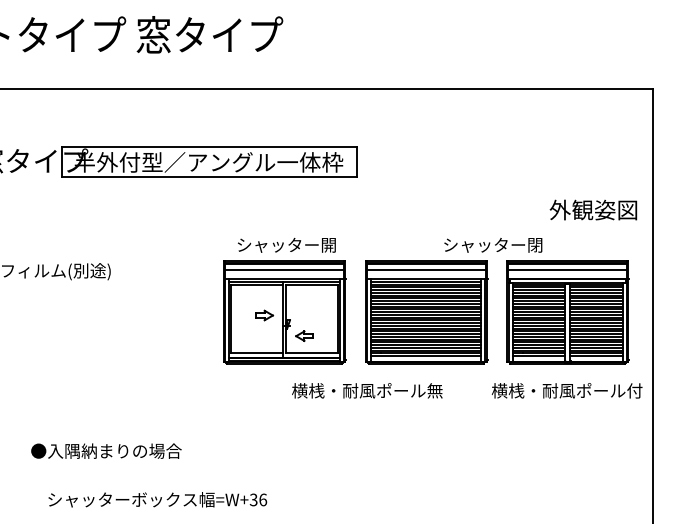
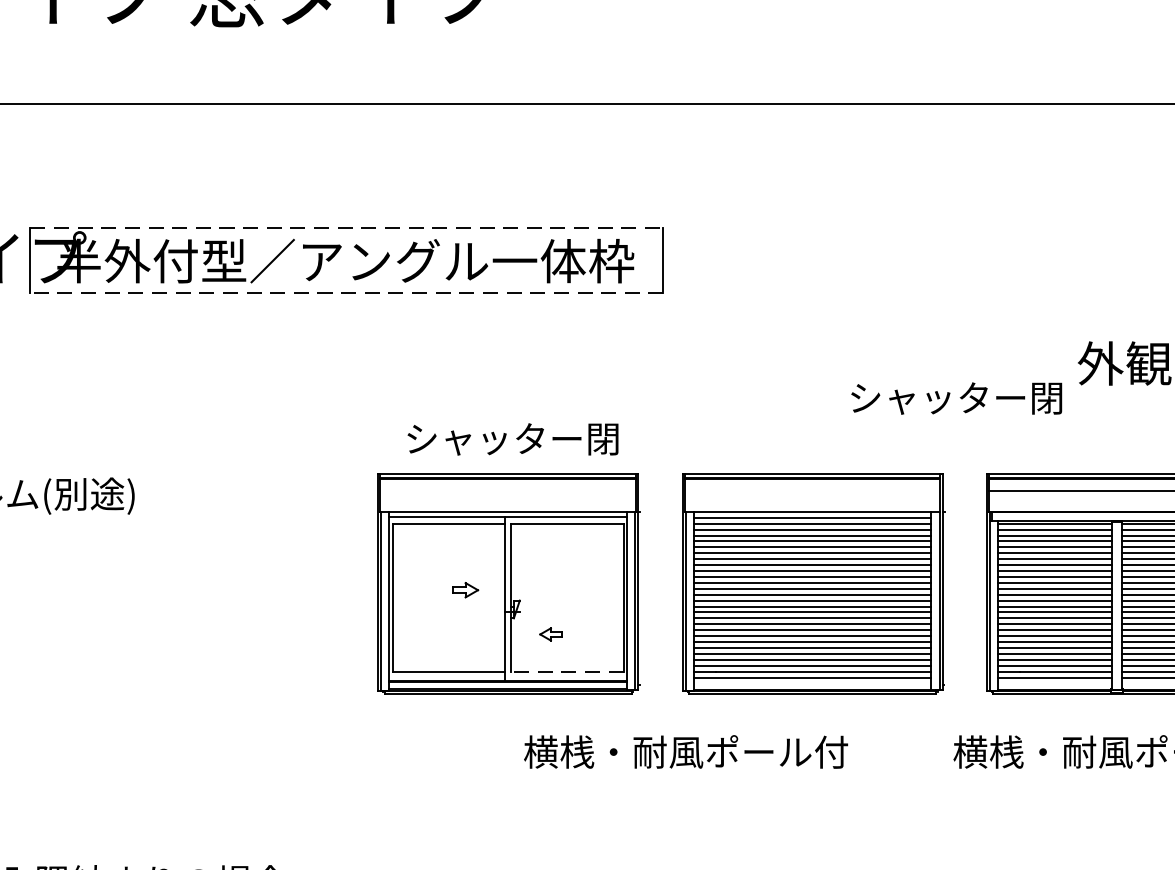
line: (210, 147) -> (348, 229), solid -> dashed
line: (209, 177) -> (346, 293), solid -> dashed
text: (493, 245) -> (957, 398), moved
text: (328, 247) -> (602, 444), シャッター開 -> シャッター閉
line: (284, 269) -> (508, 491), removed
line: (425, 269) -> (811, 491), removed
part: (264, 315) -> (465, 590), size x0.7
part: (304, 335) -> (551, 633), size x0.6
line: (311, 353) -> (566, 671), solid -> dashed
text: (434, 390) -> (830, 751), 横桟・耐風ポール無 -> 横桟・耐風ポール付

